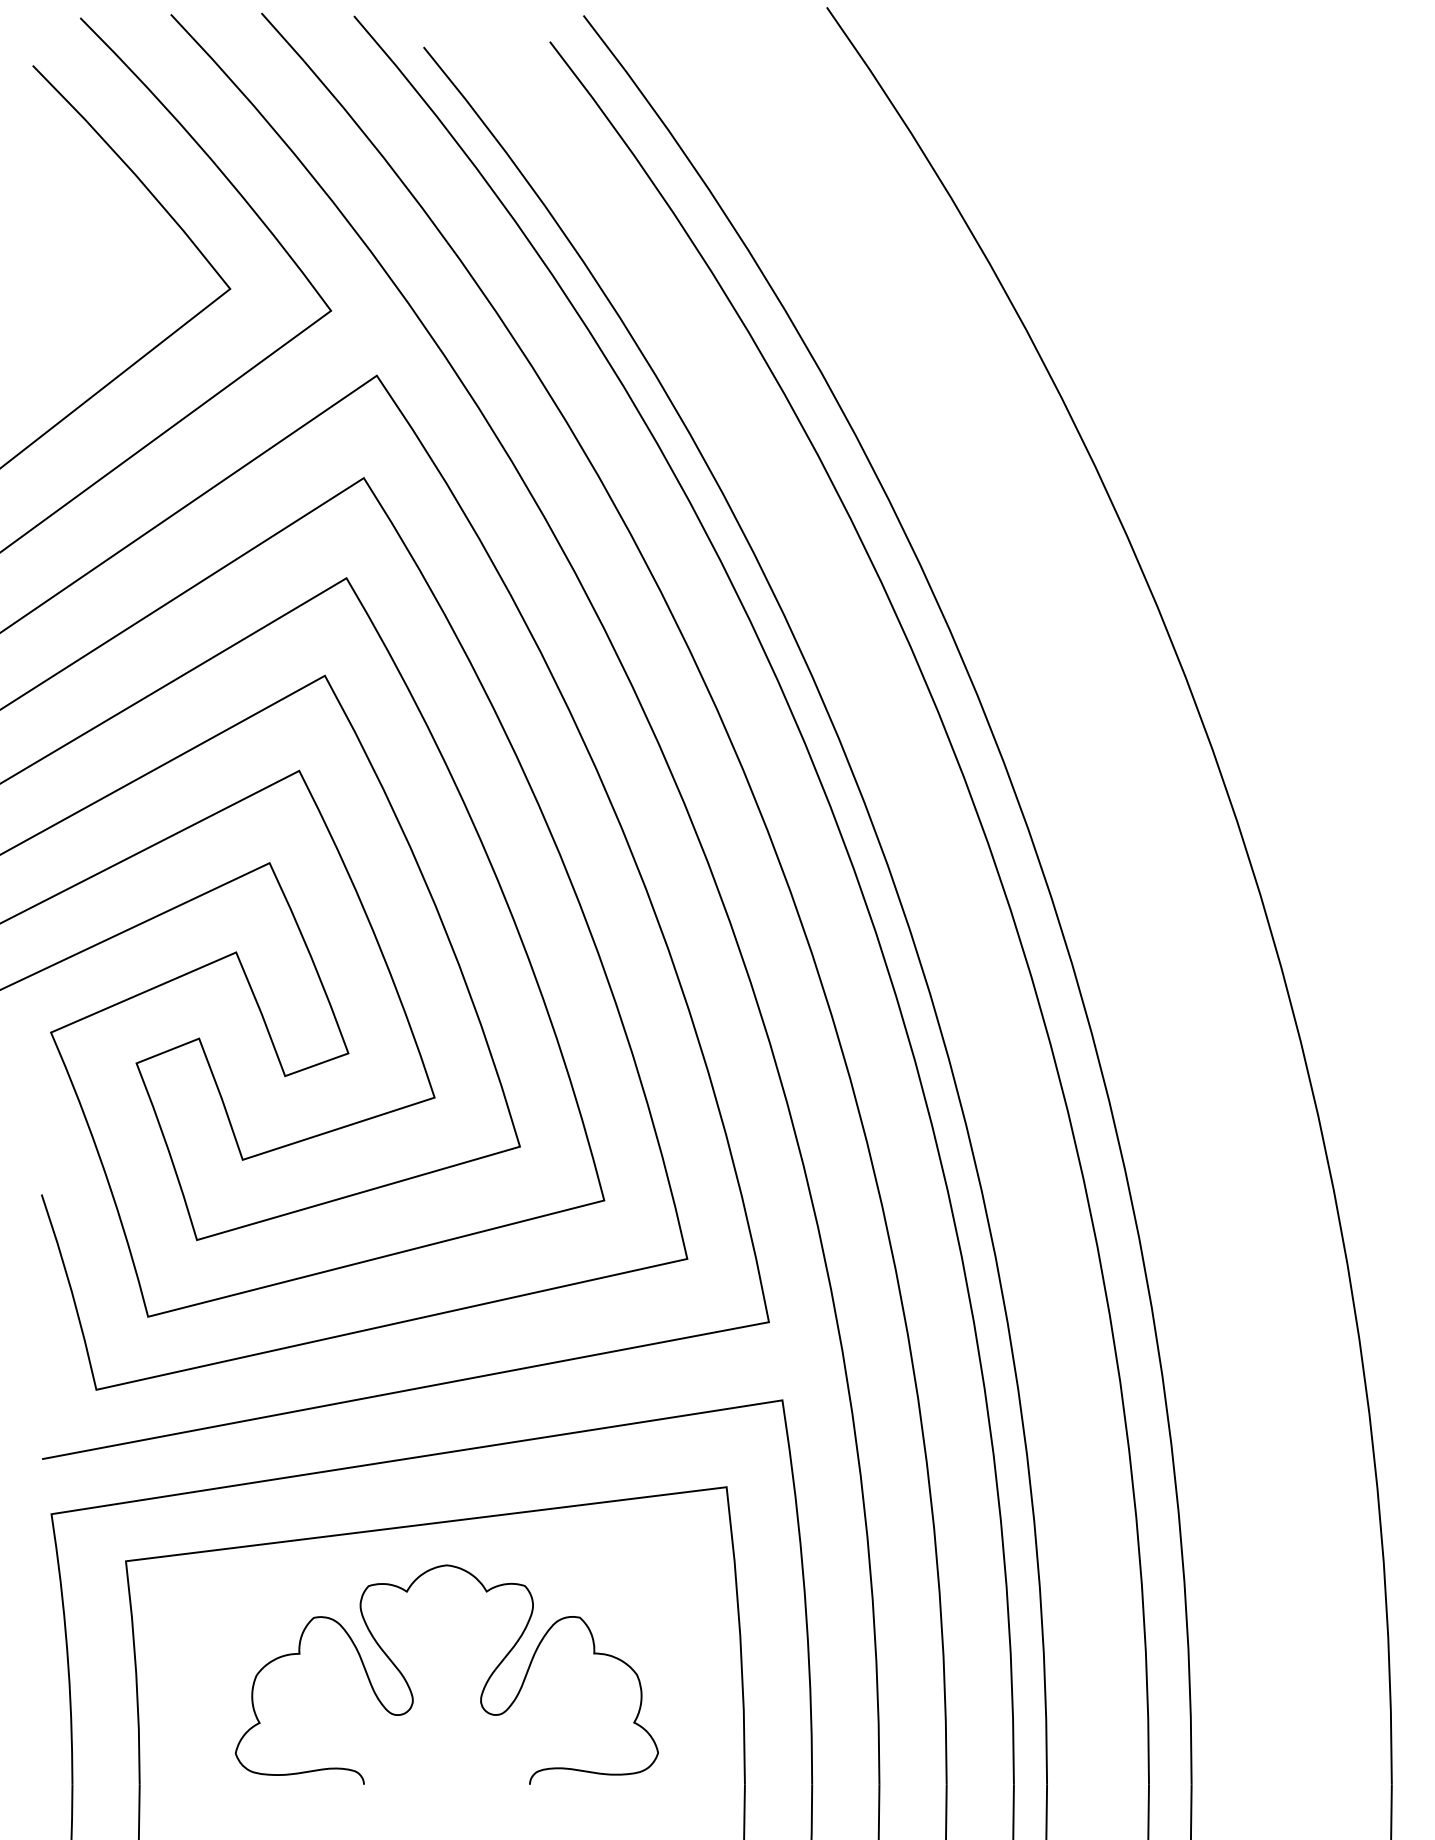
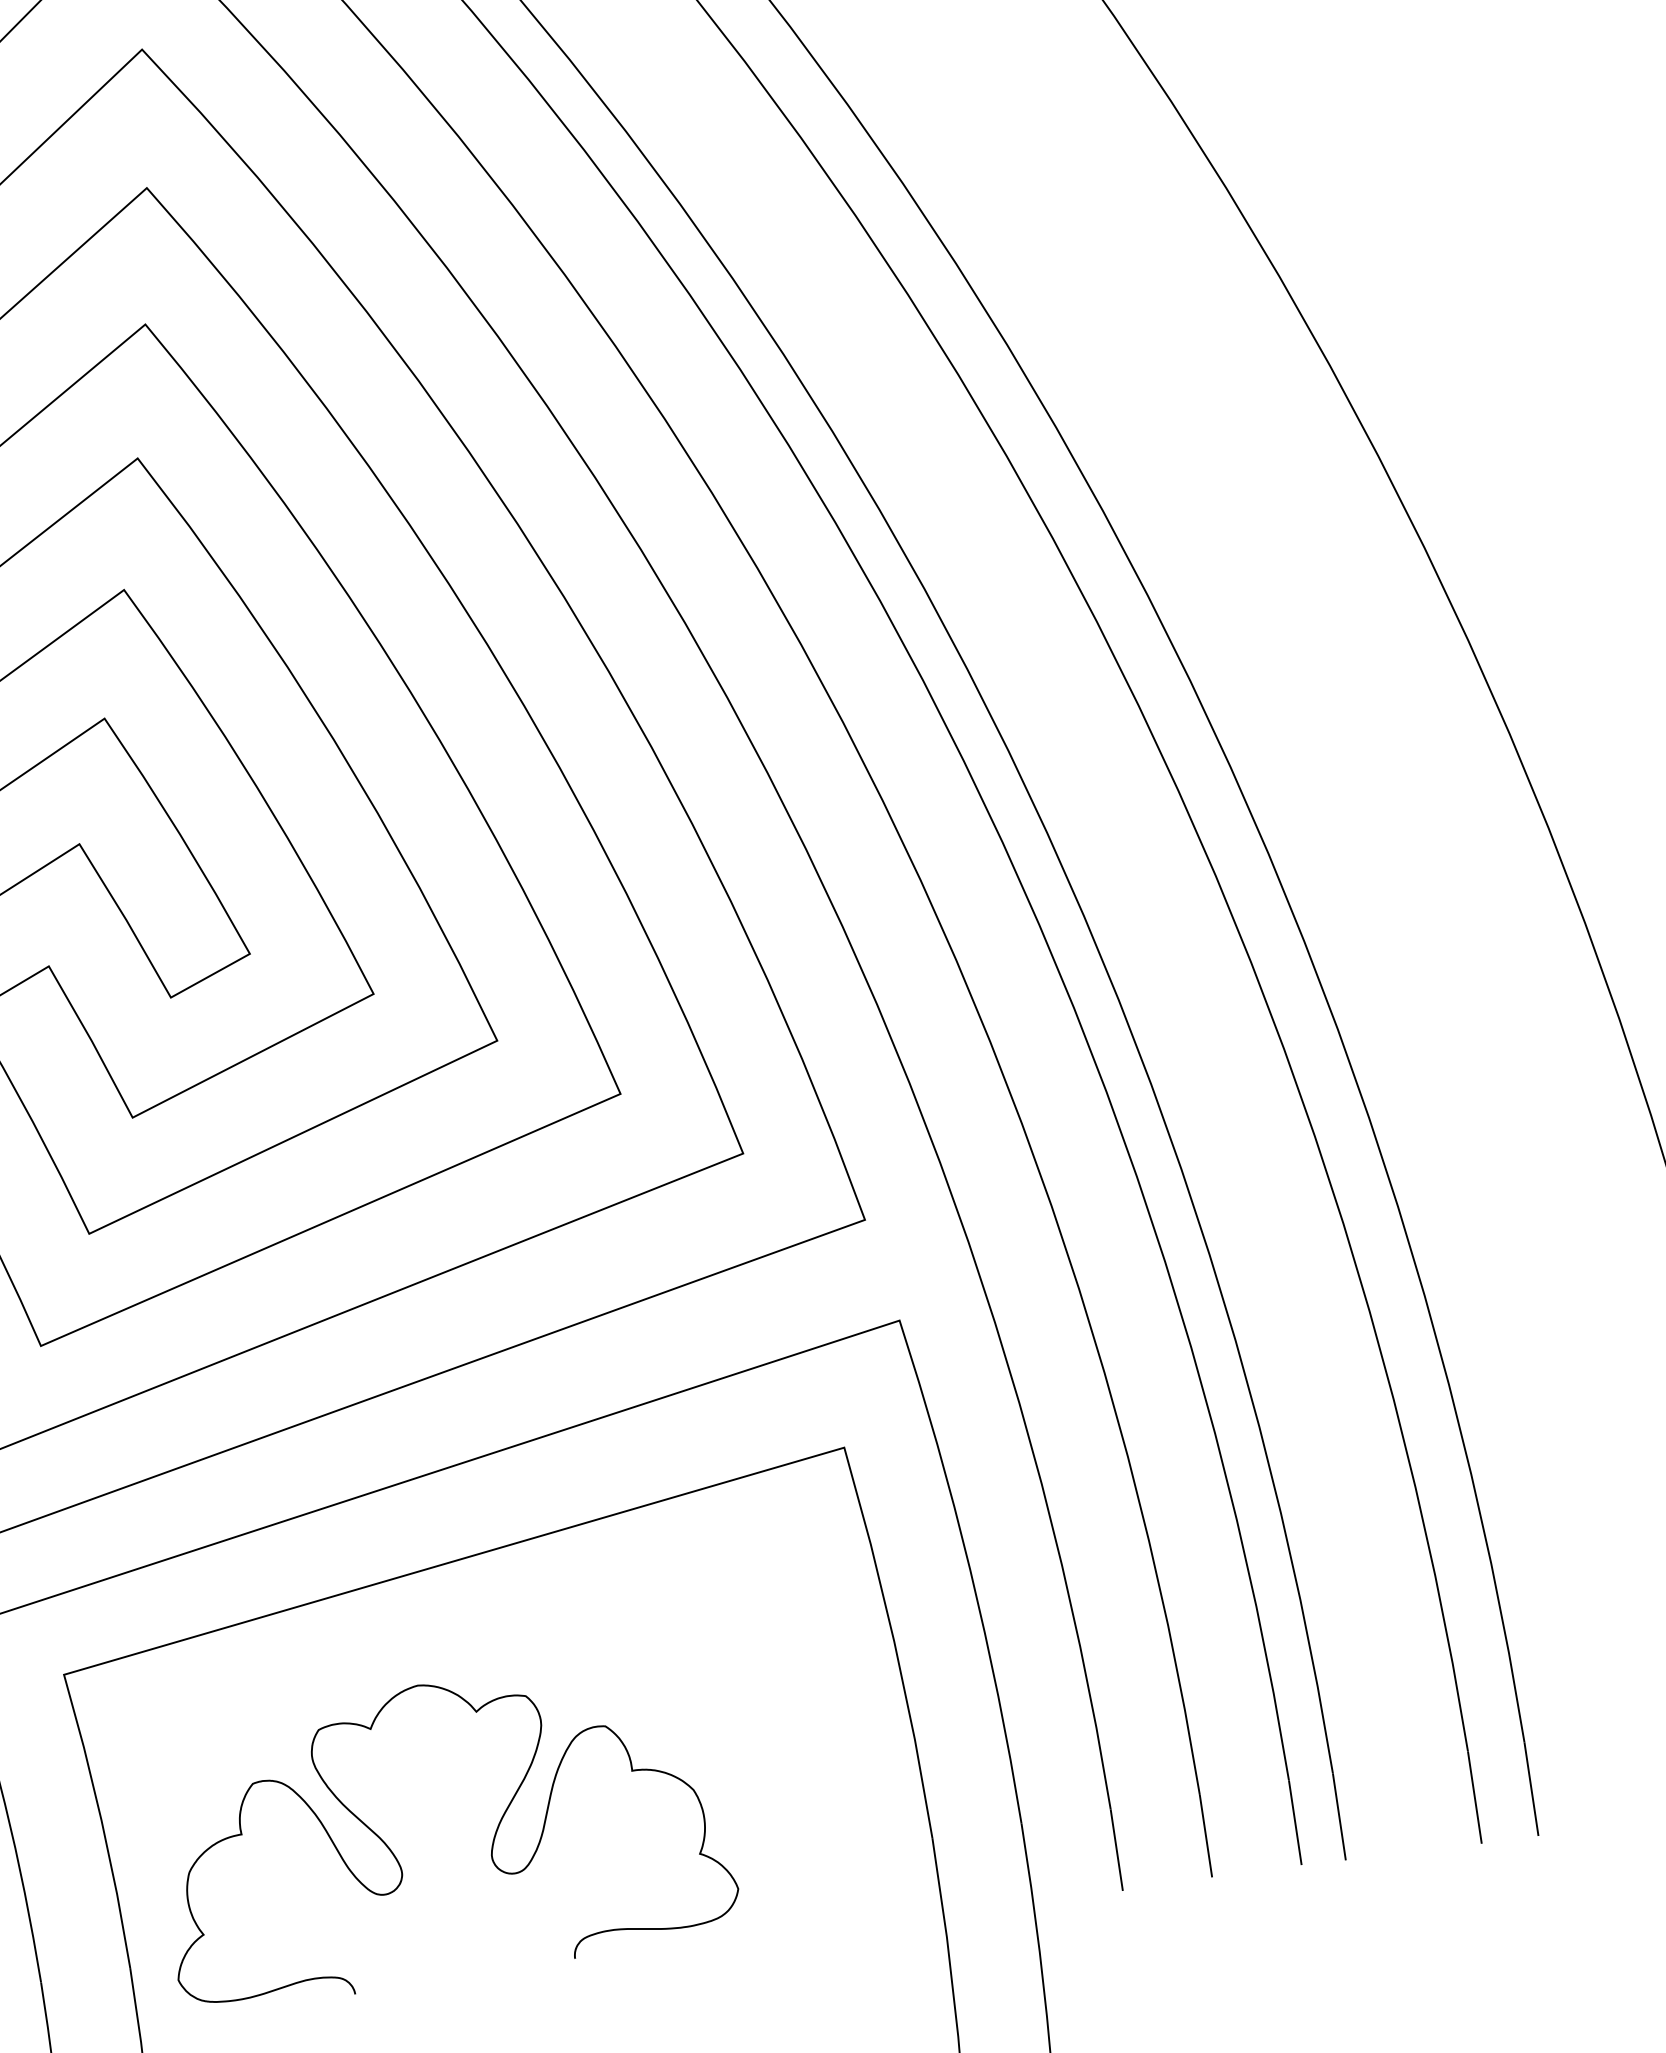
part: (410, 1687) -> (395, 1855), moved

